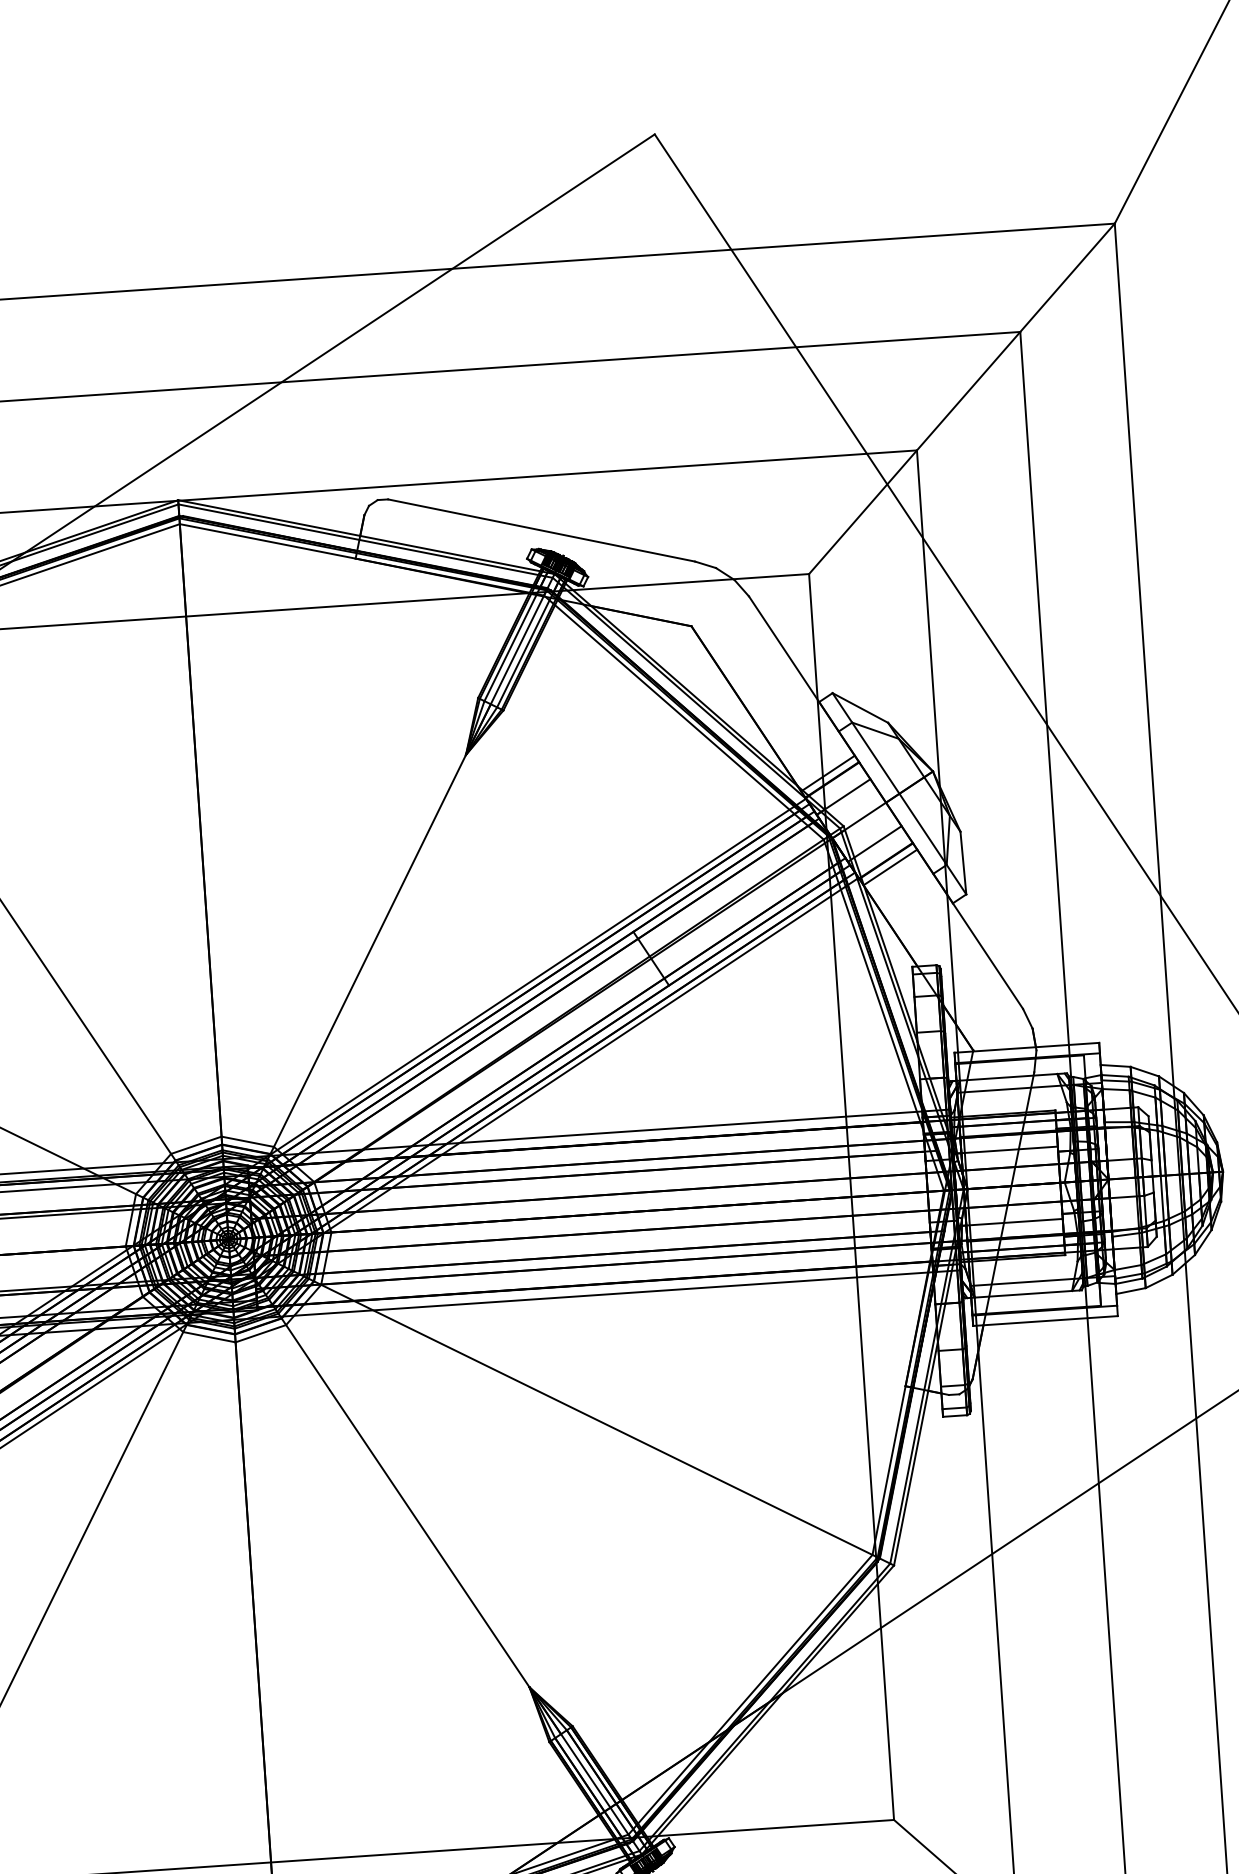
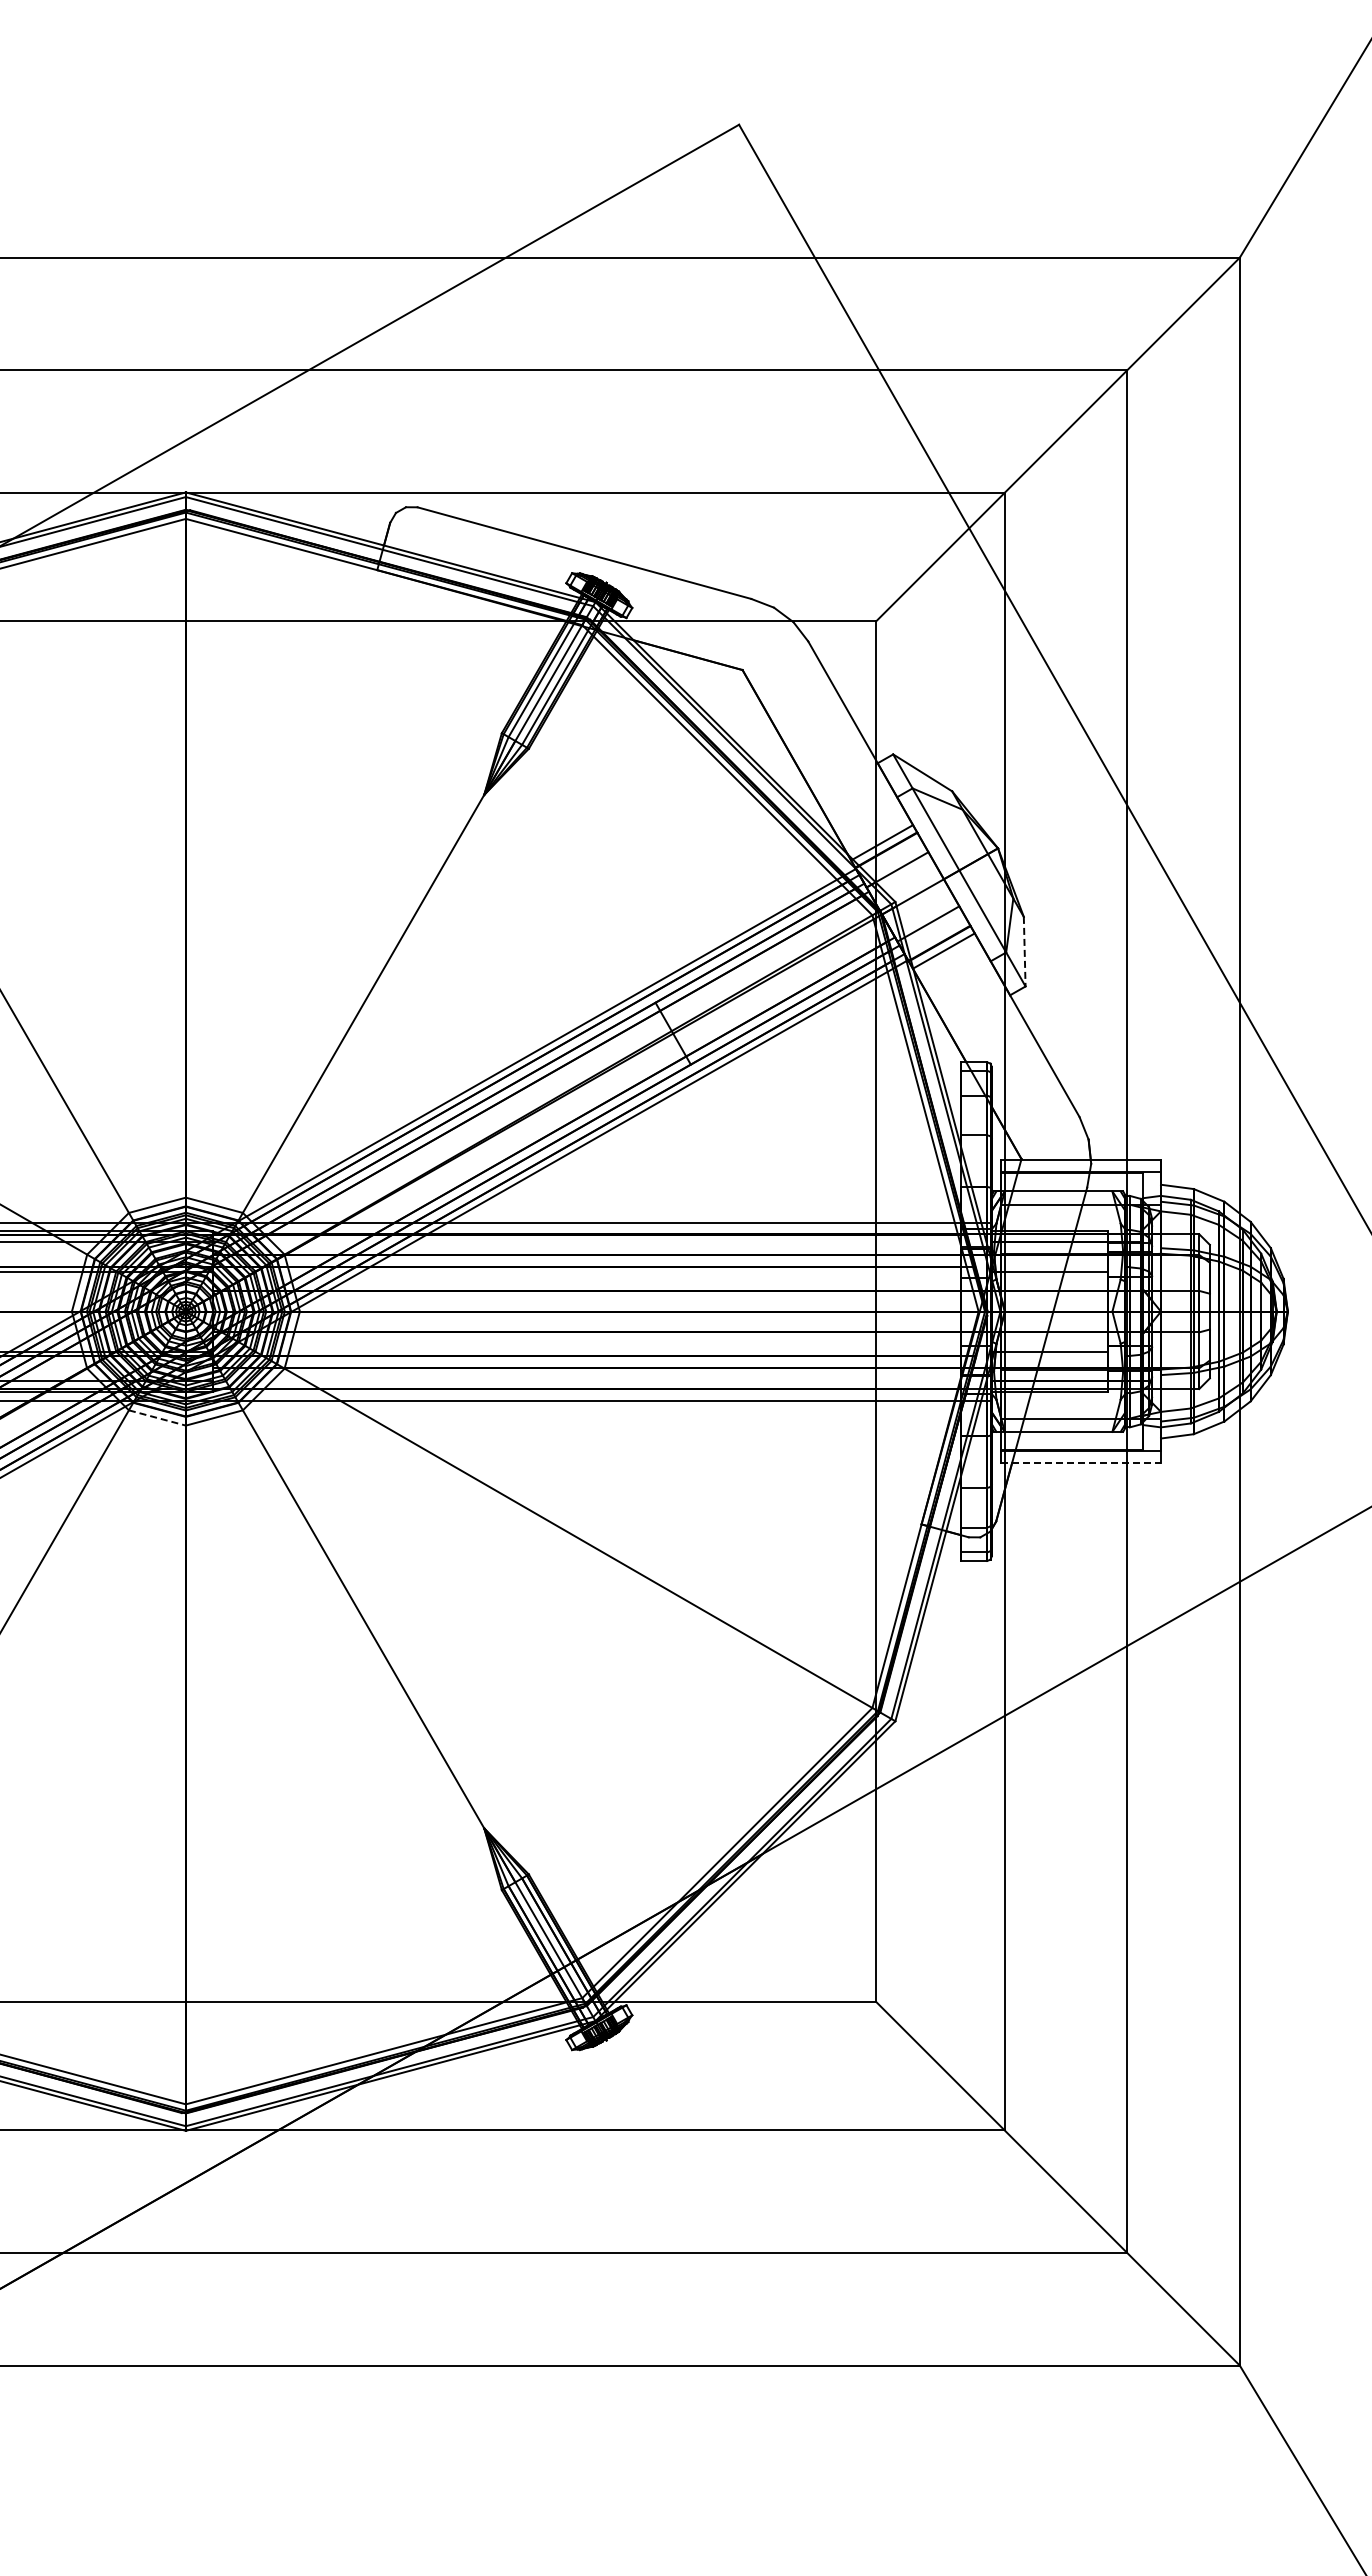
line: (963, 862) -> (1024, 951), solid -> dashed
line: (1046, 1321) -> (1081, 1463), solid -> dashed
line: (209, 1337) -> (157, 1418), solid -> dashed

